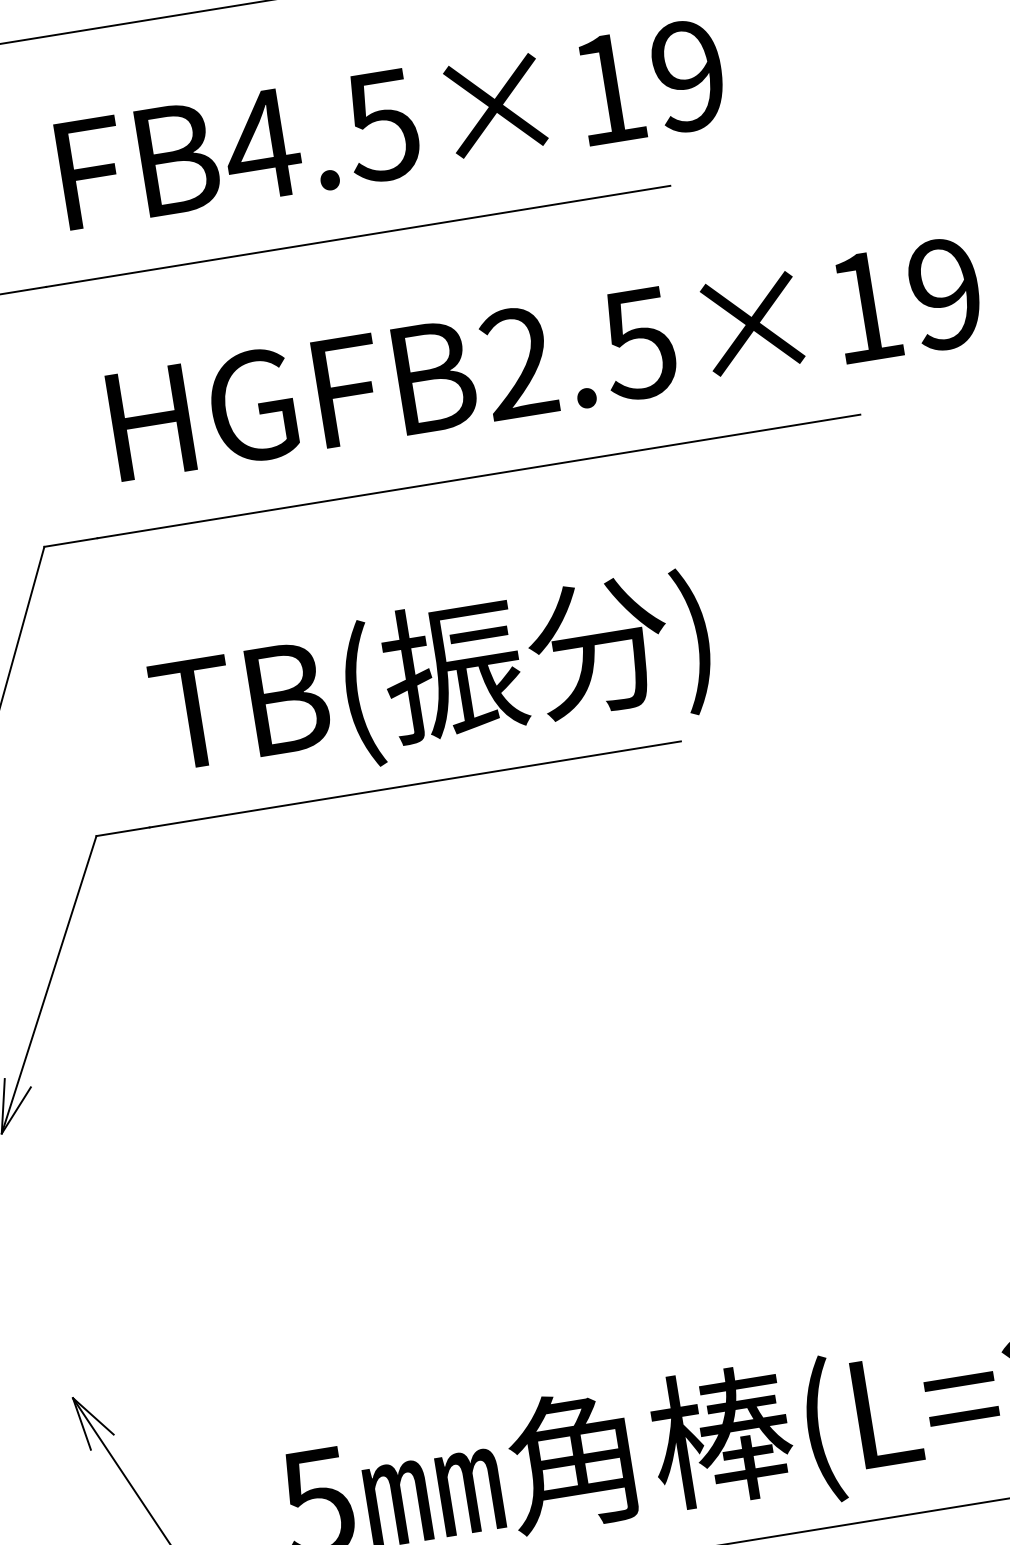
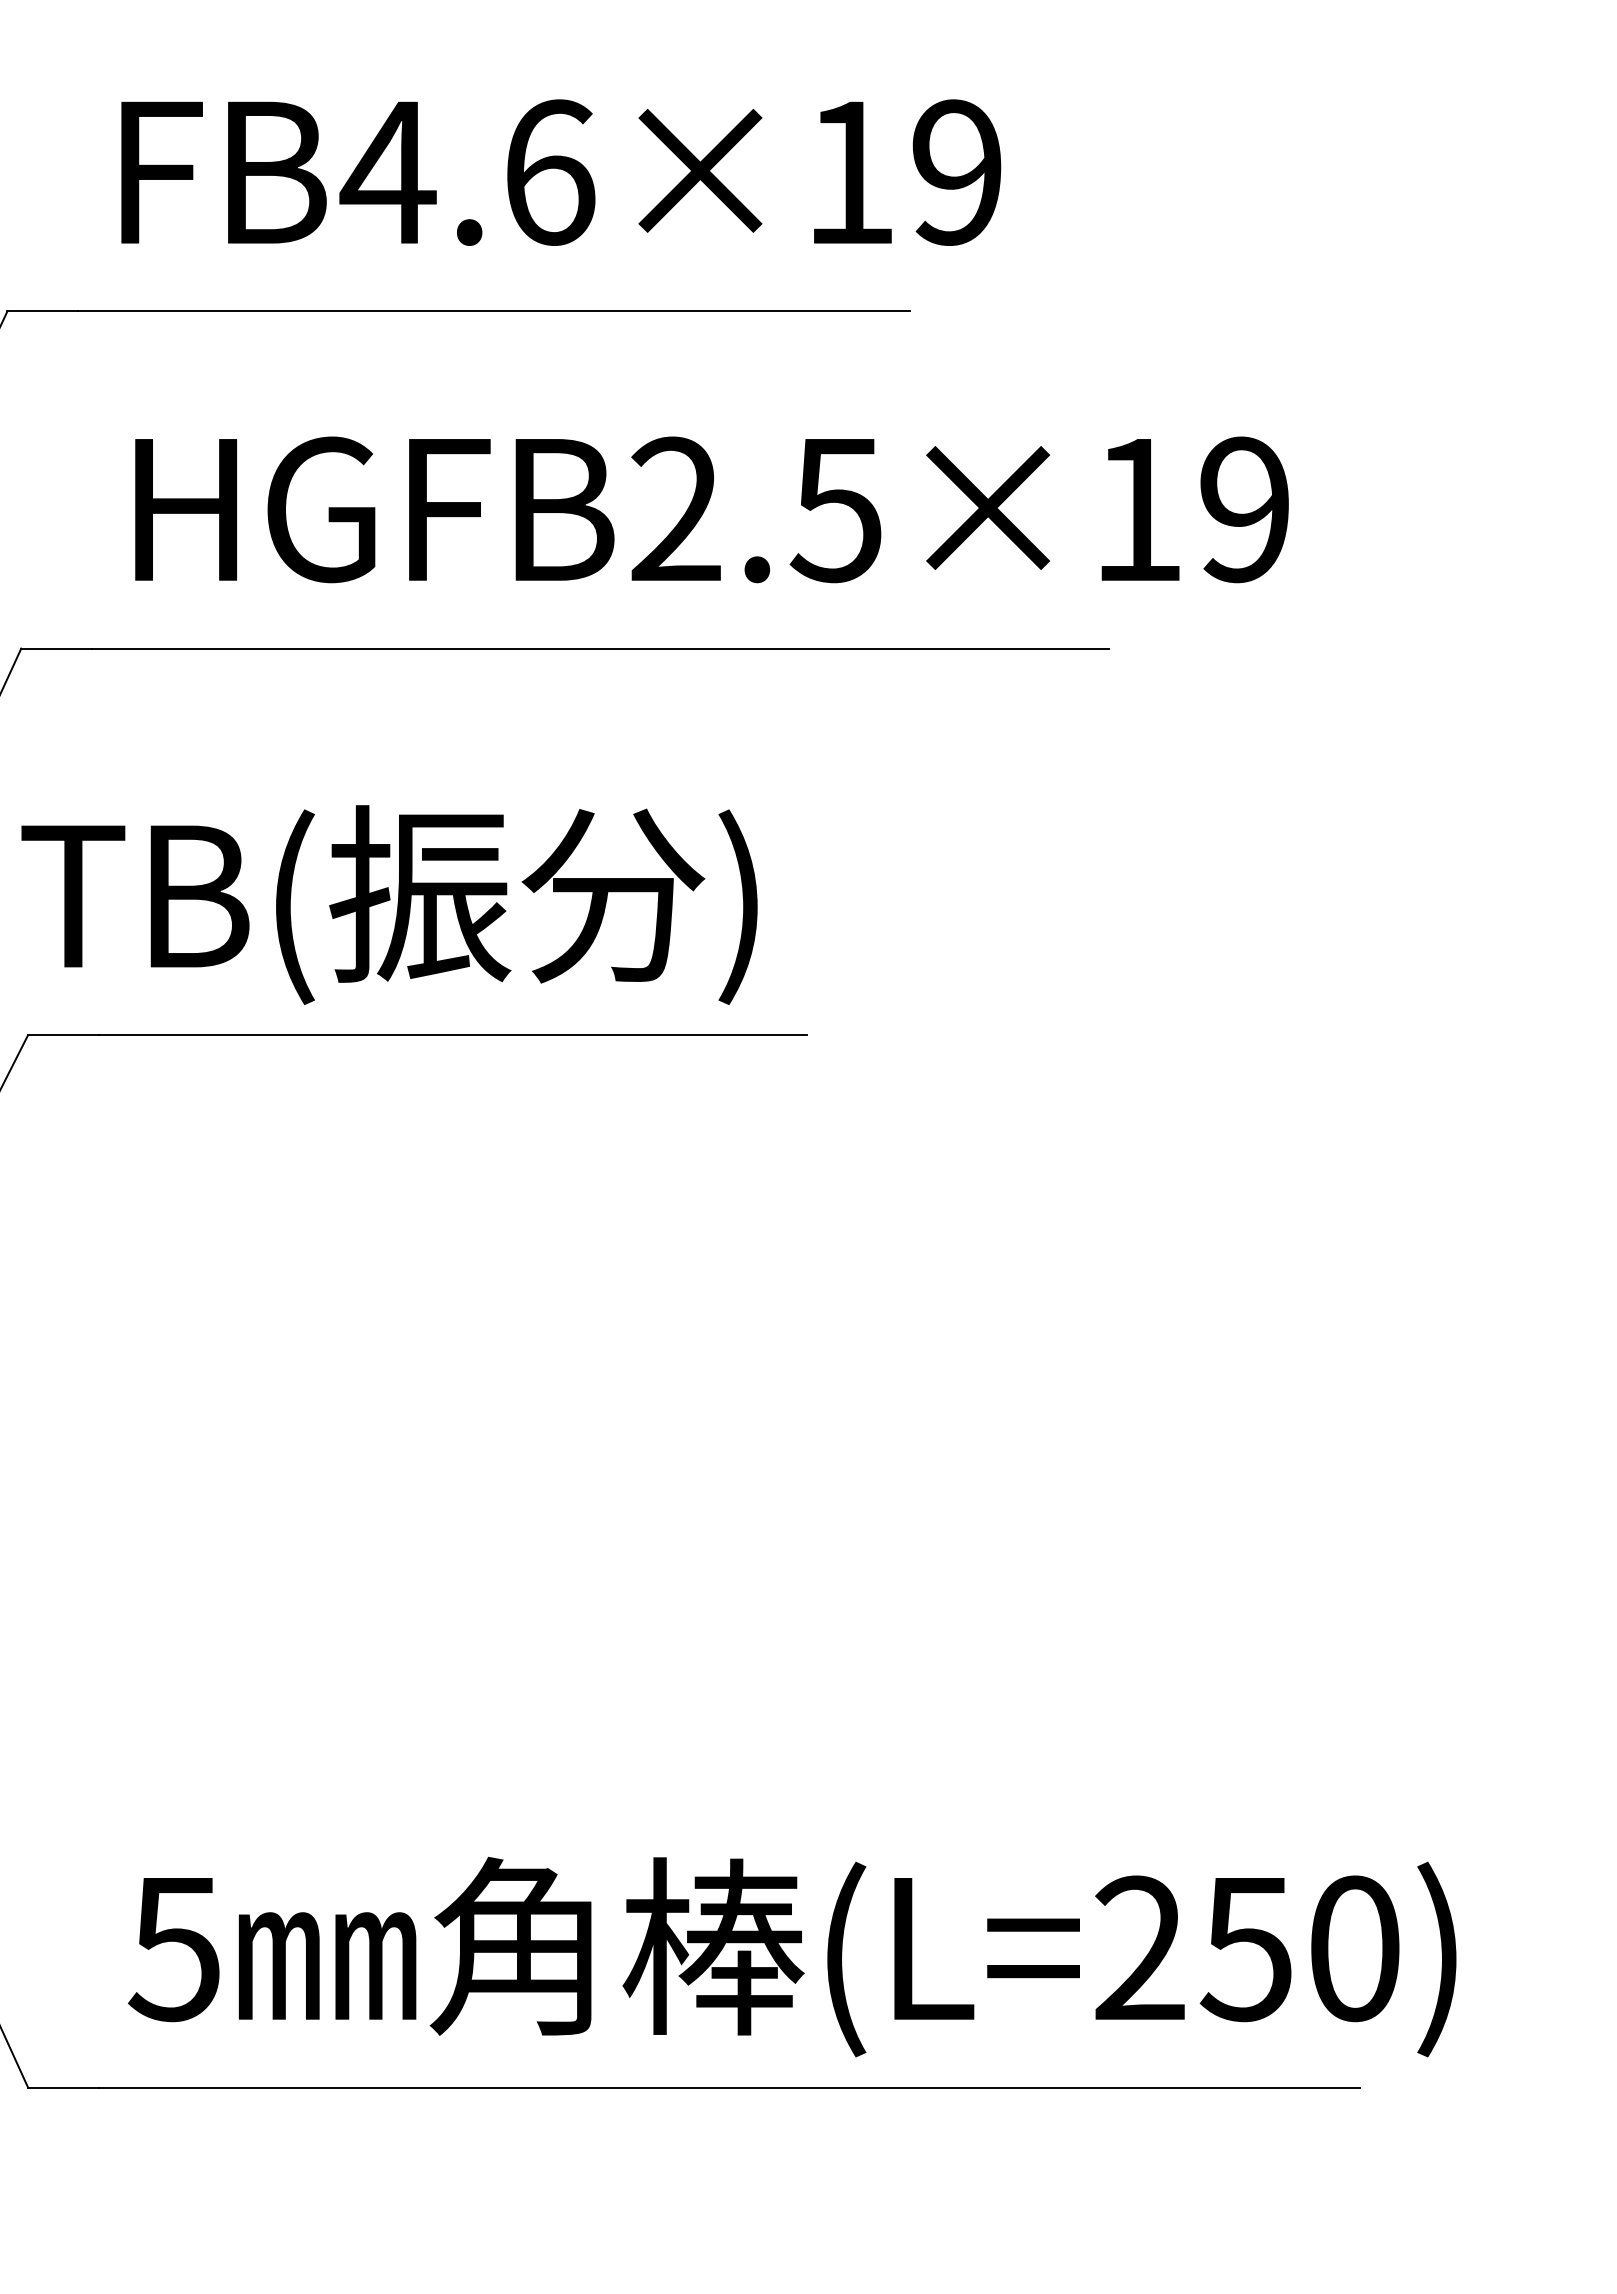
text: (382, 125) -> (548, 172), FB4.5×19 -> FB4.6×19
text: (432, 681) -> (389, 904), moved

